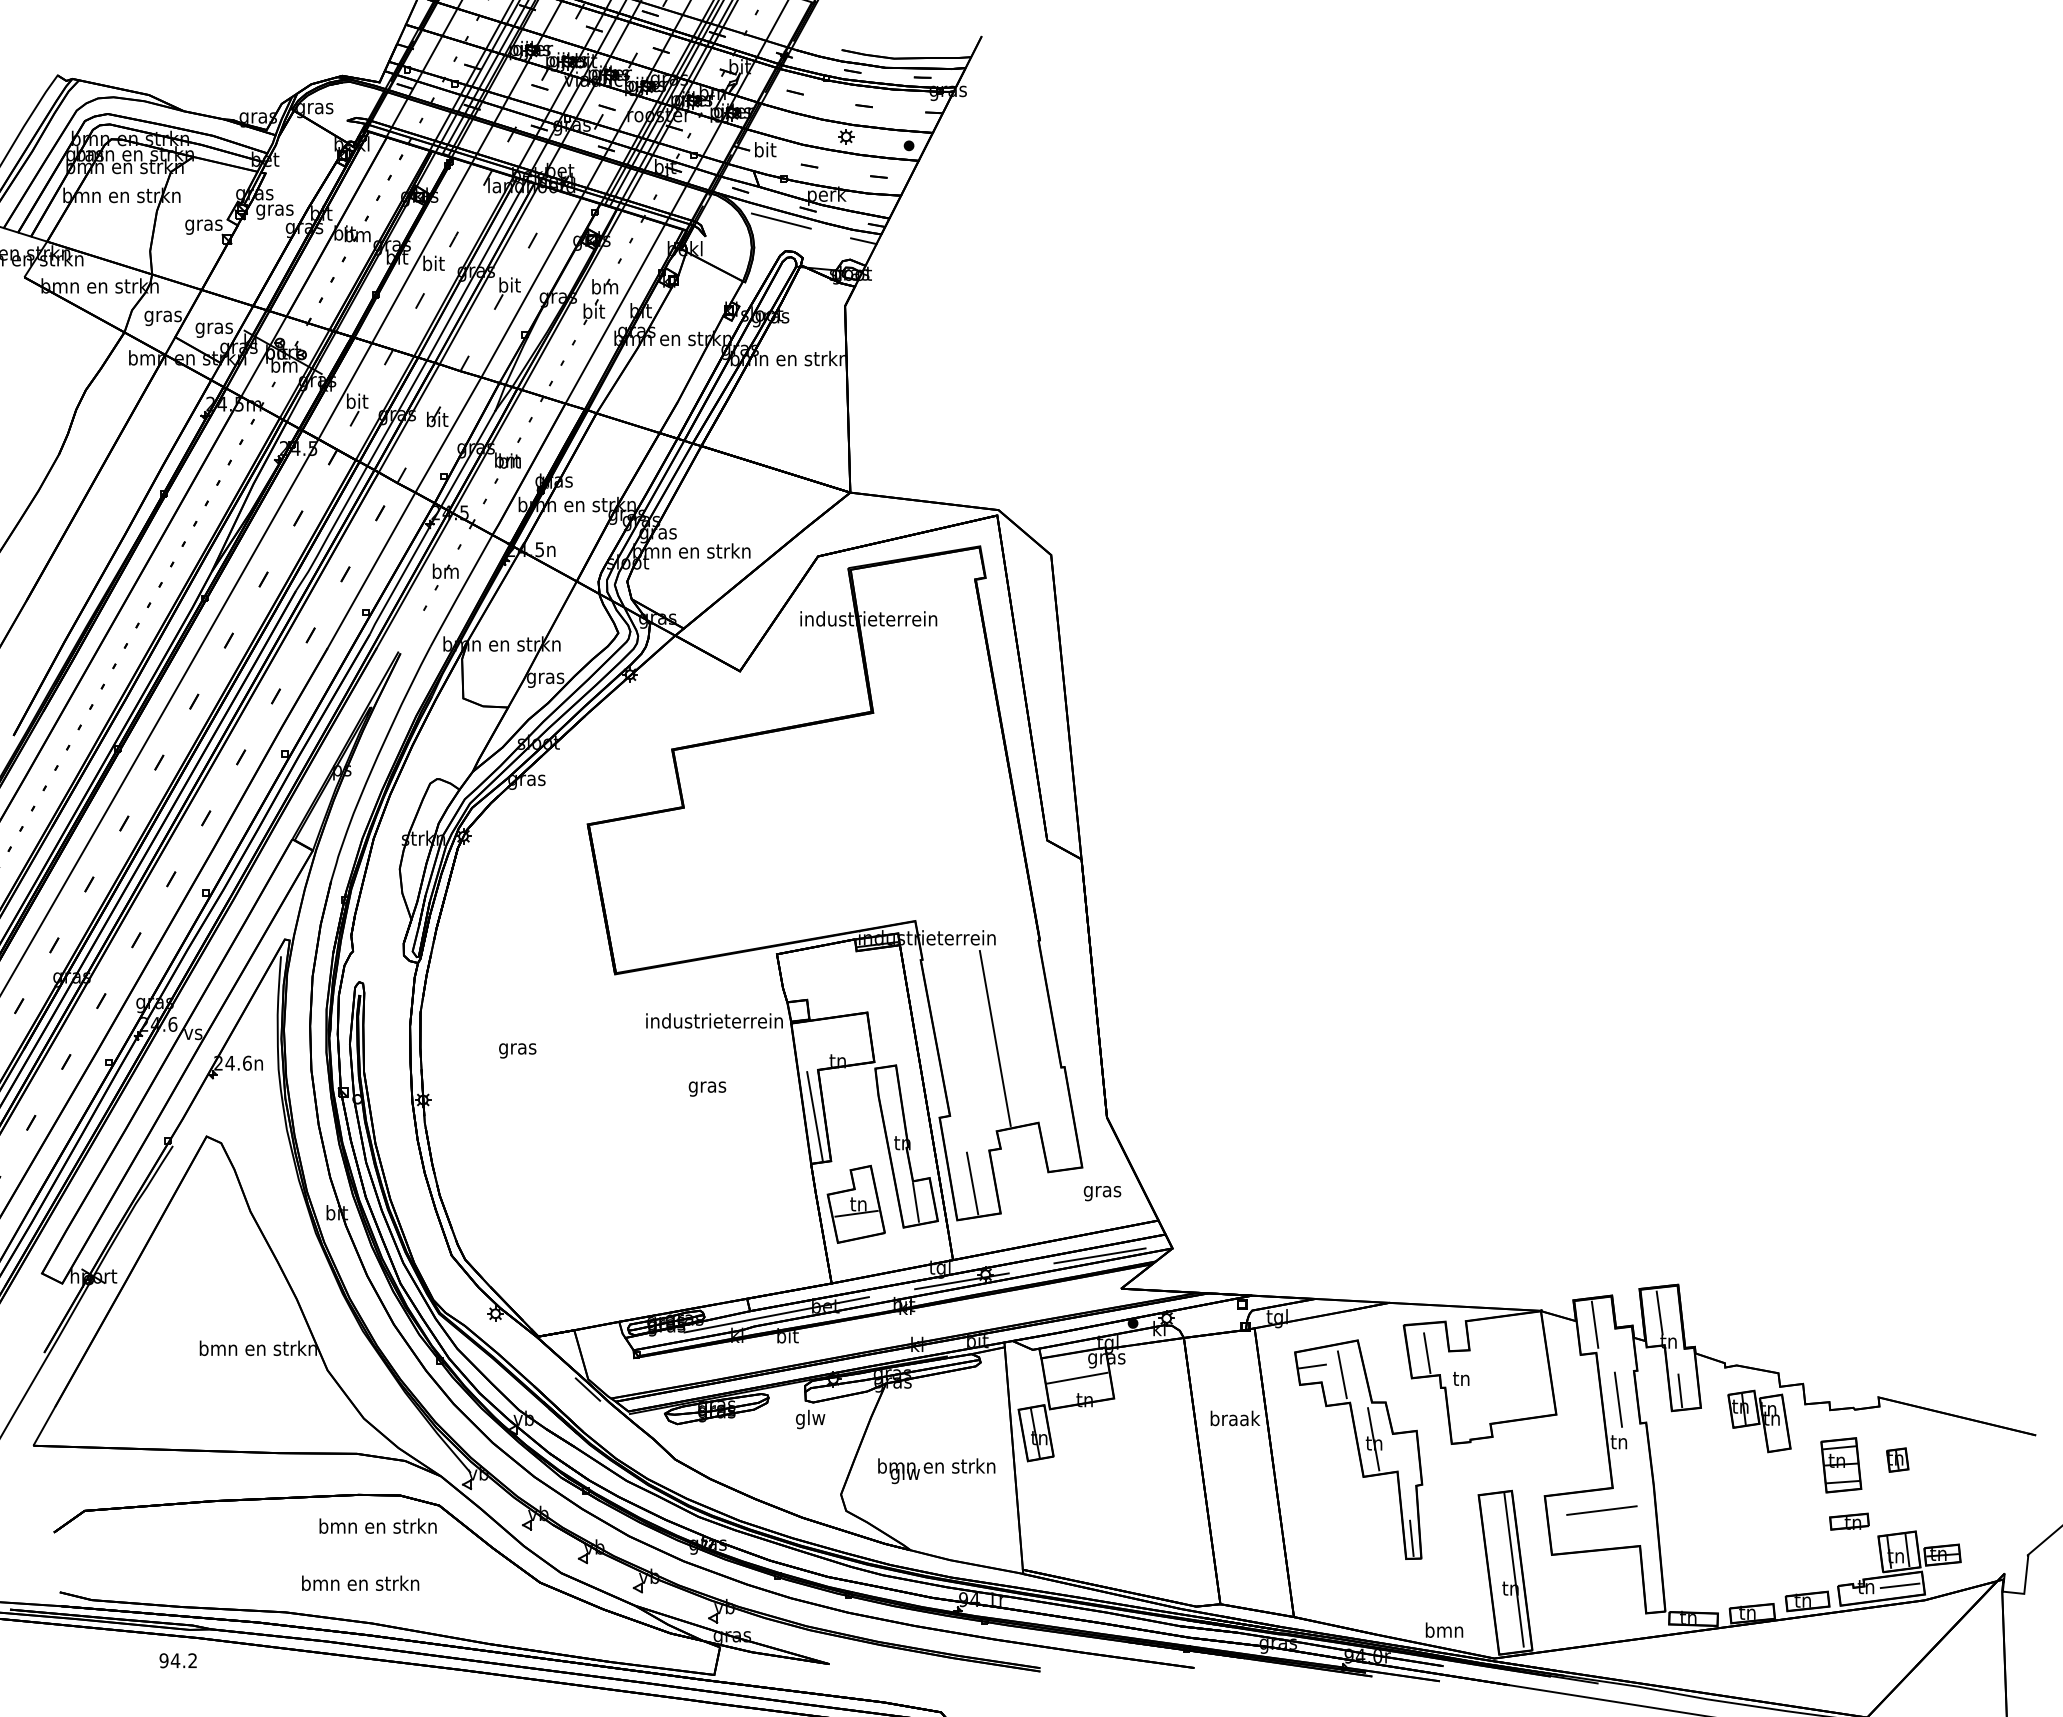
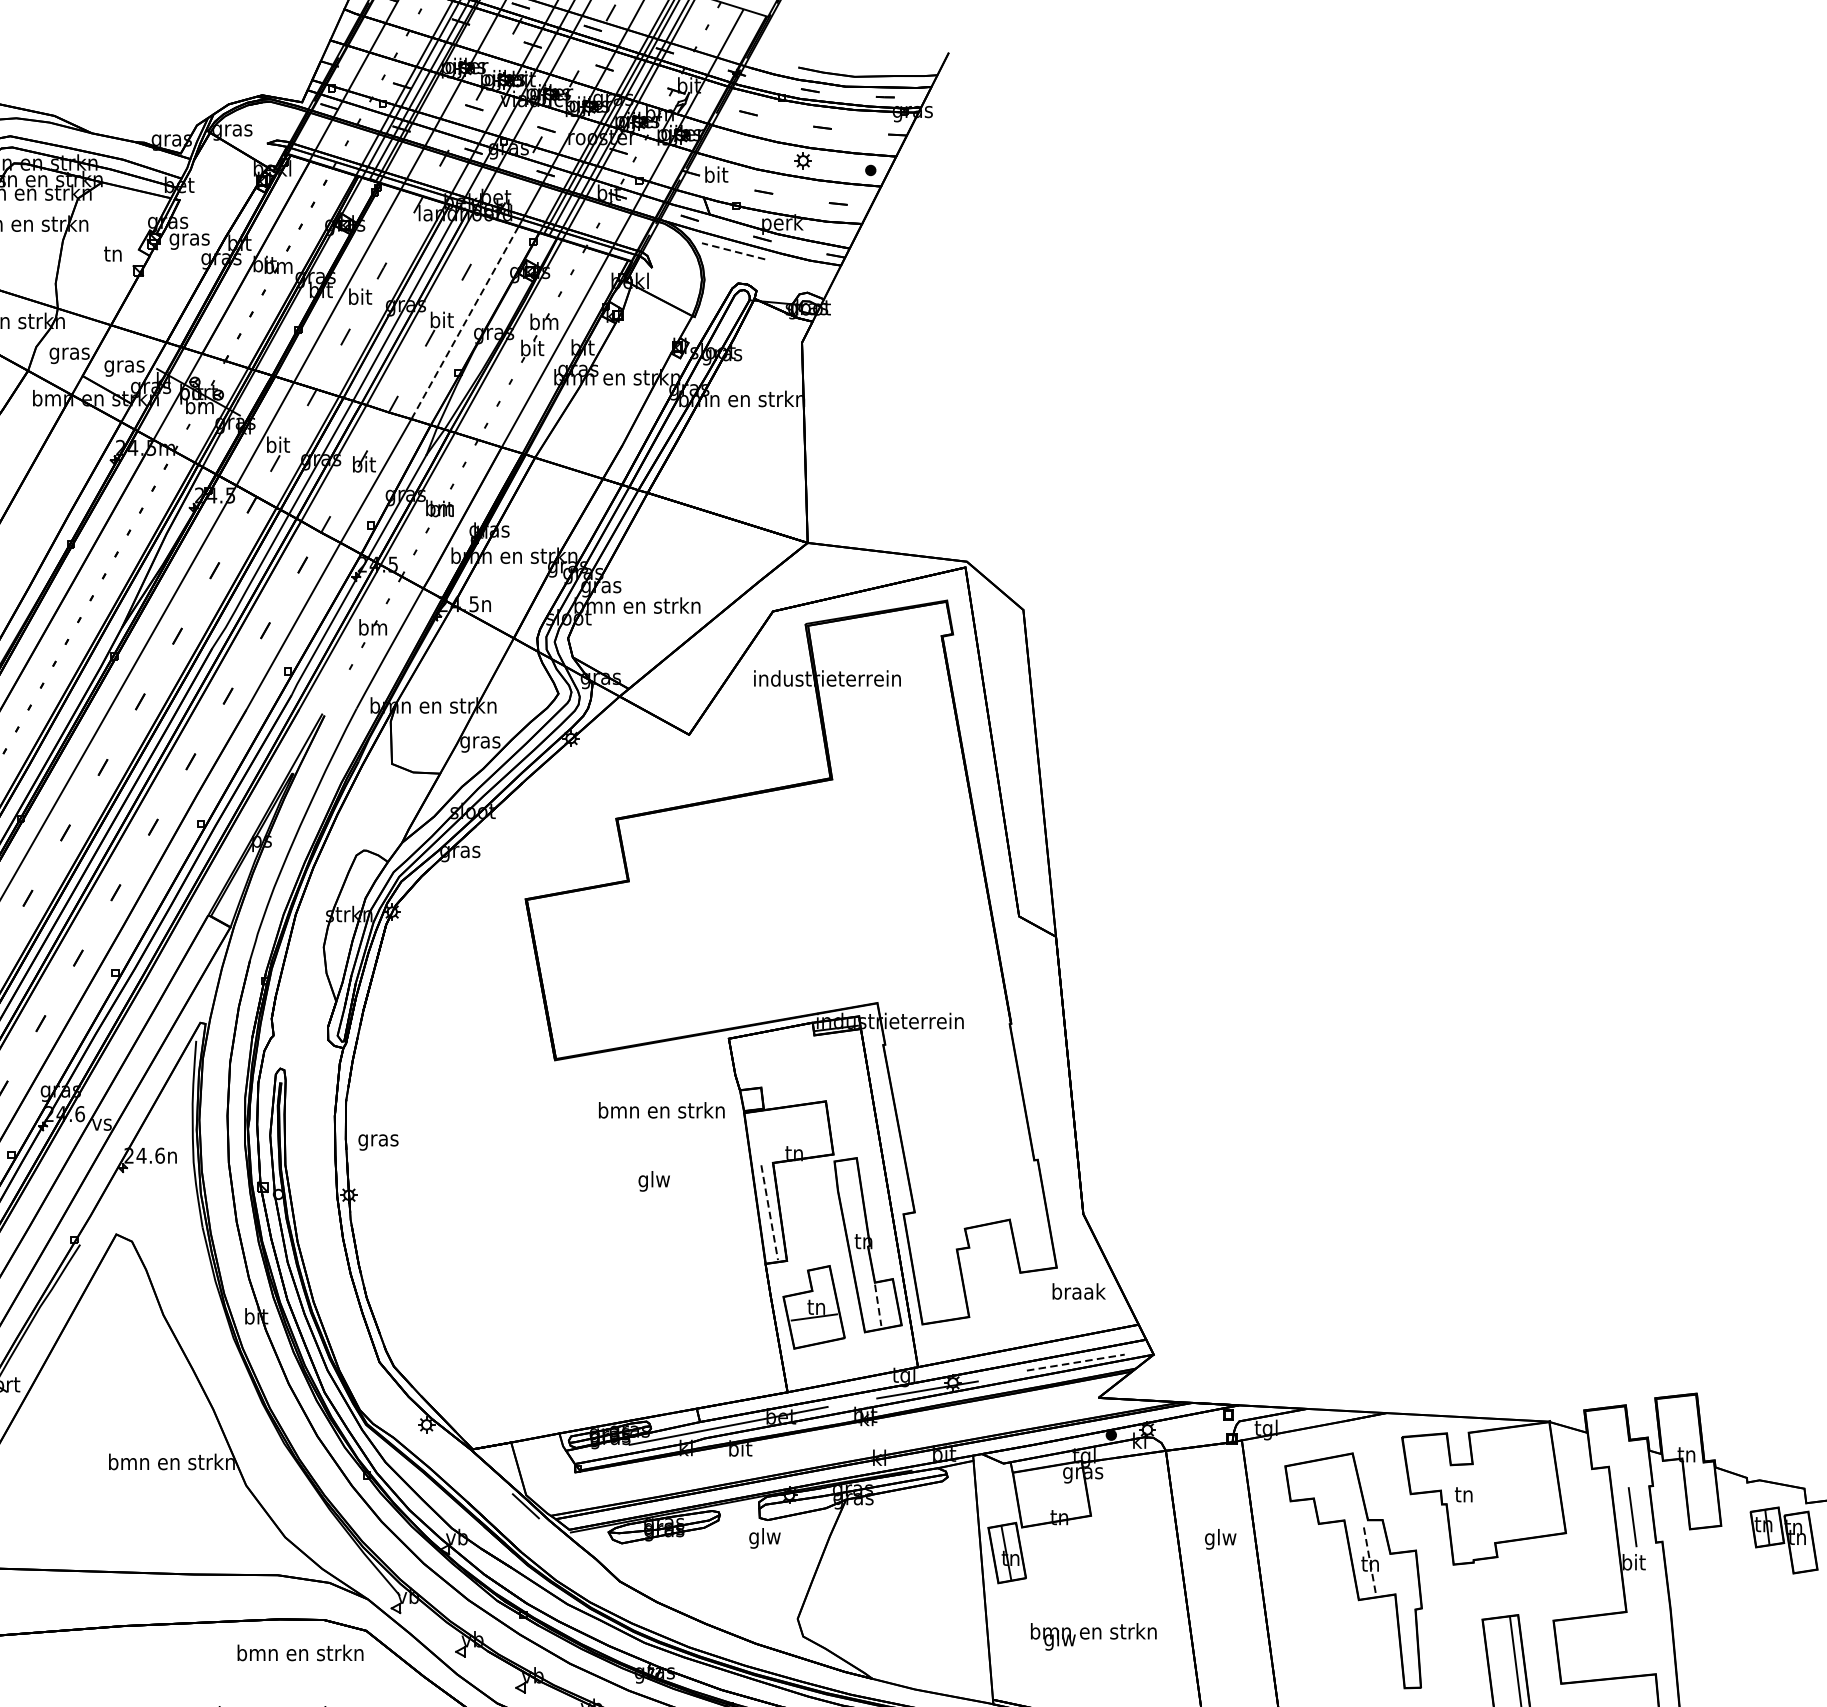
line: (780, 220) -> (732, 250), solid -> dashed
text: (203, 225) -> (112, 256), gras -> tn
line: (863, 241) -> (821, 273), removed
line: (531, 287) -> (465, 322), solid -> dashed
text: (714, 1020) -> (661, 1109), industrieterrein -> bmn en strkn
line: (994, 1038) -> (962, 1129), removed
text: (517, 1050) -> (378, 1142), moved
text: (707, 1086) -> (654, 1180), gras -> glw
line: (814, 1116) -> (769, 1212), solid -> dashed
line: (972, 1183) -> (938, 1284), removed
text: (1102, 1191) -> (1078, 1293), gras -> braak
line: (916, 1203) -> (878, 1306), solid -> dashed
line: (1100, 1255) -> (1076, 1362), solid -> dashed
line: (1659, 1312) -> (1676, 1423), removed
line: (1594, 1324) -> (1606, 1436), removed
line: (1427, 1353) -> (1427, 1467), removed
line: (1311, 1366) -> (1302, 1481), removed
line: (1341, 1374) -> (1335, 1490), removed
line: (1076, 1377) -> (1050, 1493), removed
line: (1680, 1390) -> (1699, 1507), removed
text: (1235, 1420) -> (1221, 1539), braak -> glw
line: (1373, 1439) -> (1369, 1559), solid -> dashed
text: (1619, 1441) -> (1633, 1561), tn -> bit
text: (936, 1471) -> (1093, 1637), moved
line: (1601, 1510) -> (1614, 1636), removed
line: (1411, 1537) -> (1410, 1665), removed

